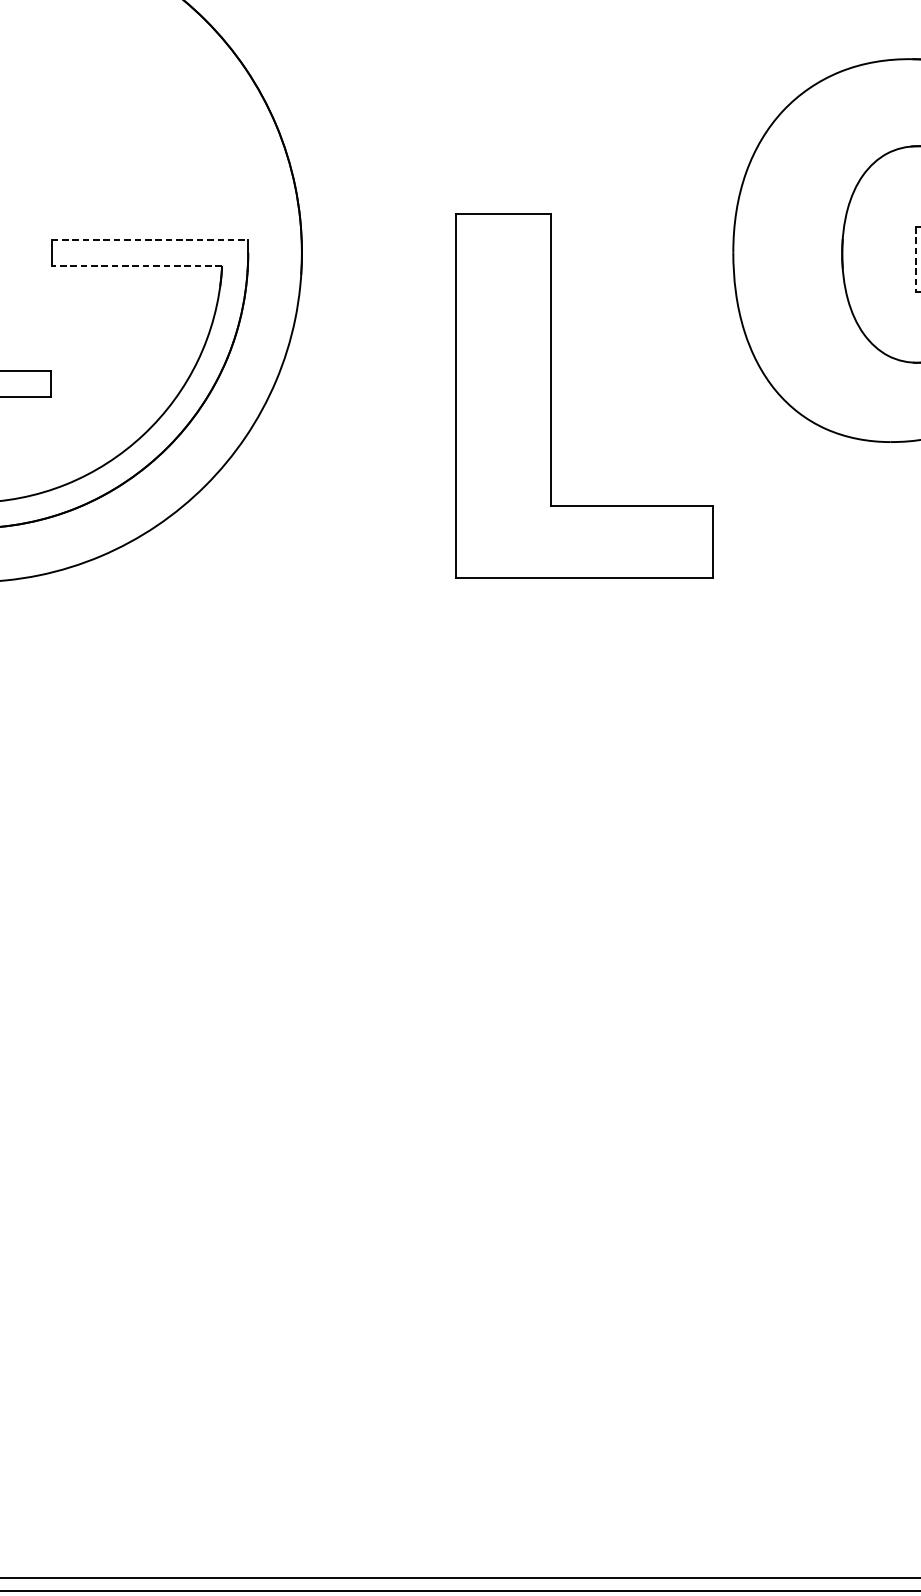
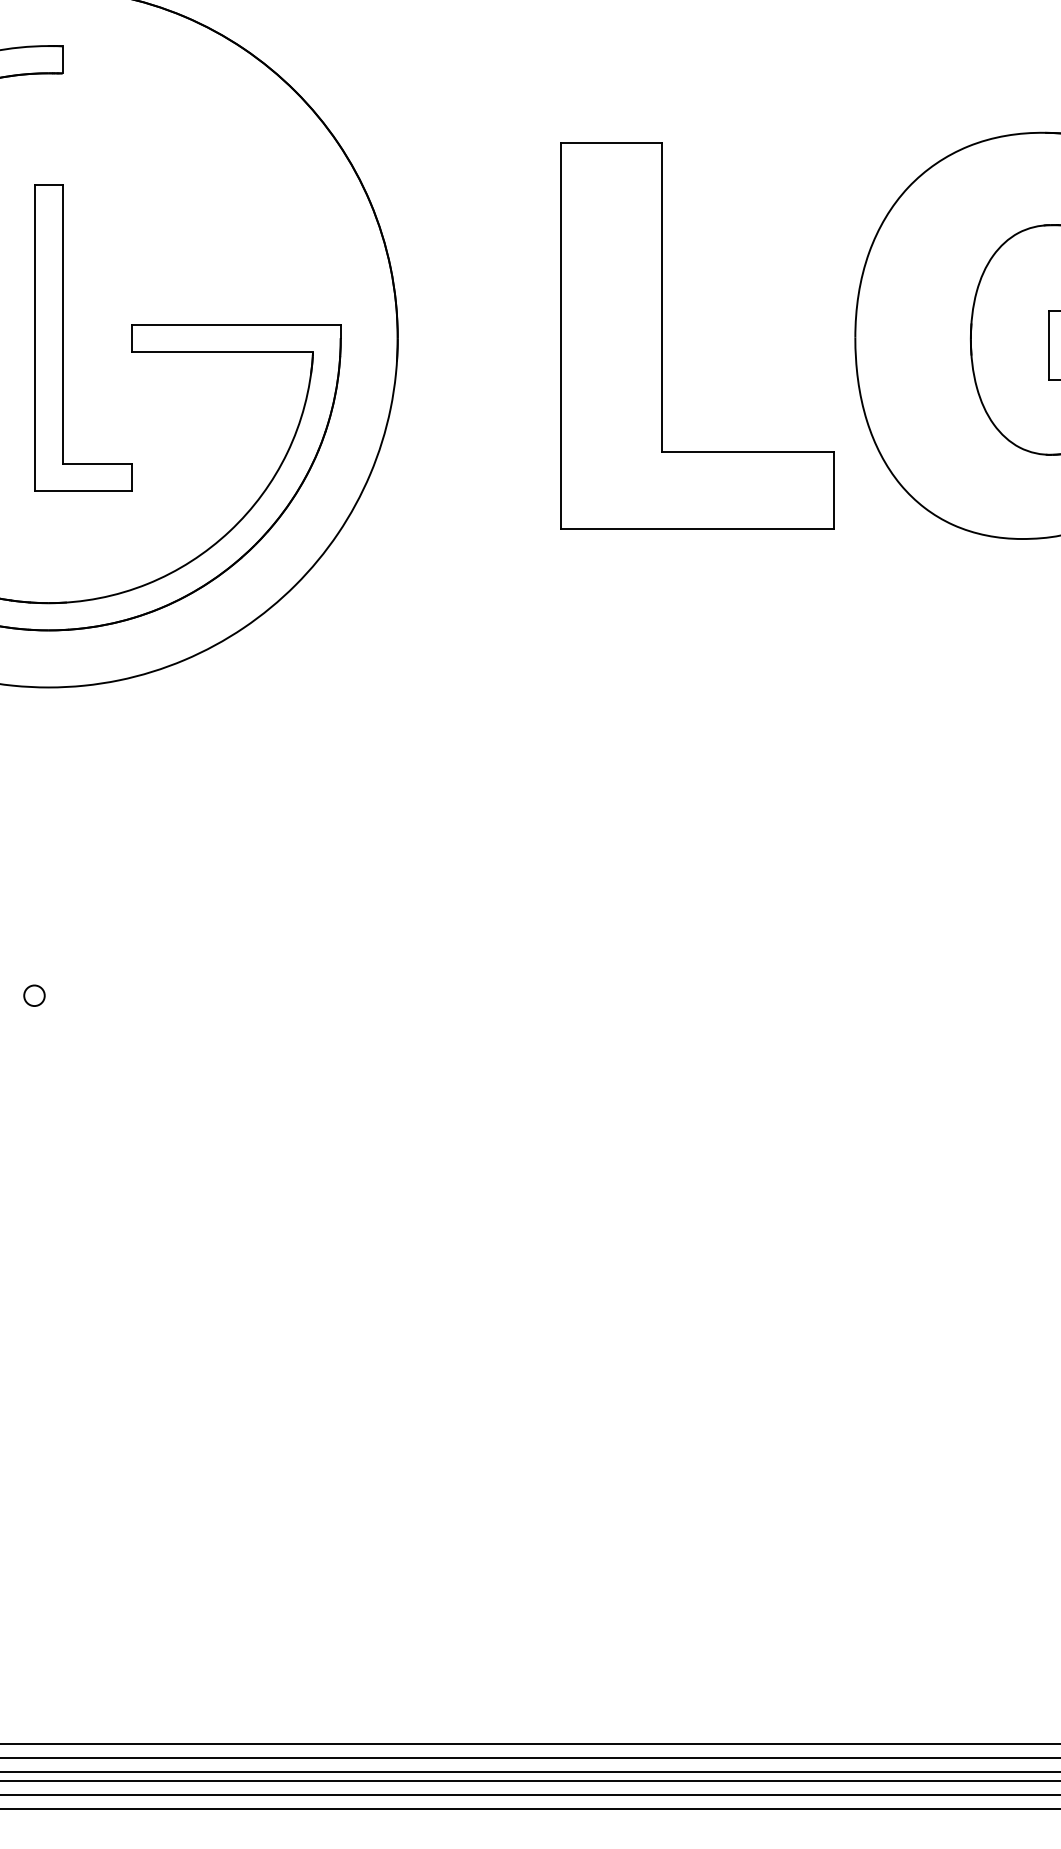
line: (149, 239) -> (236, 324), dashed -> solid
line: (916, 259) -> (1049, 345), dashed -> solid
line: (136, 266) -> (222, 352), dashed -> solid
part: (551, 395) -> (662, 335), moved

